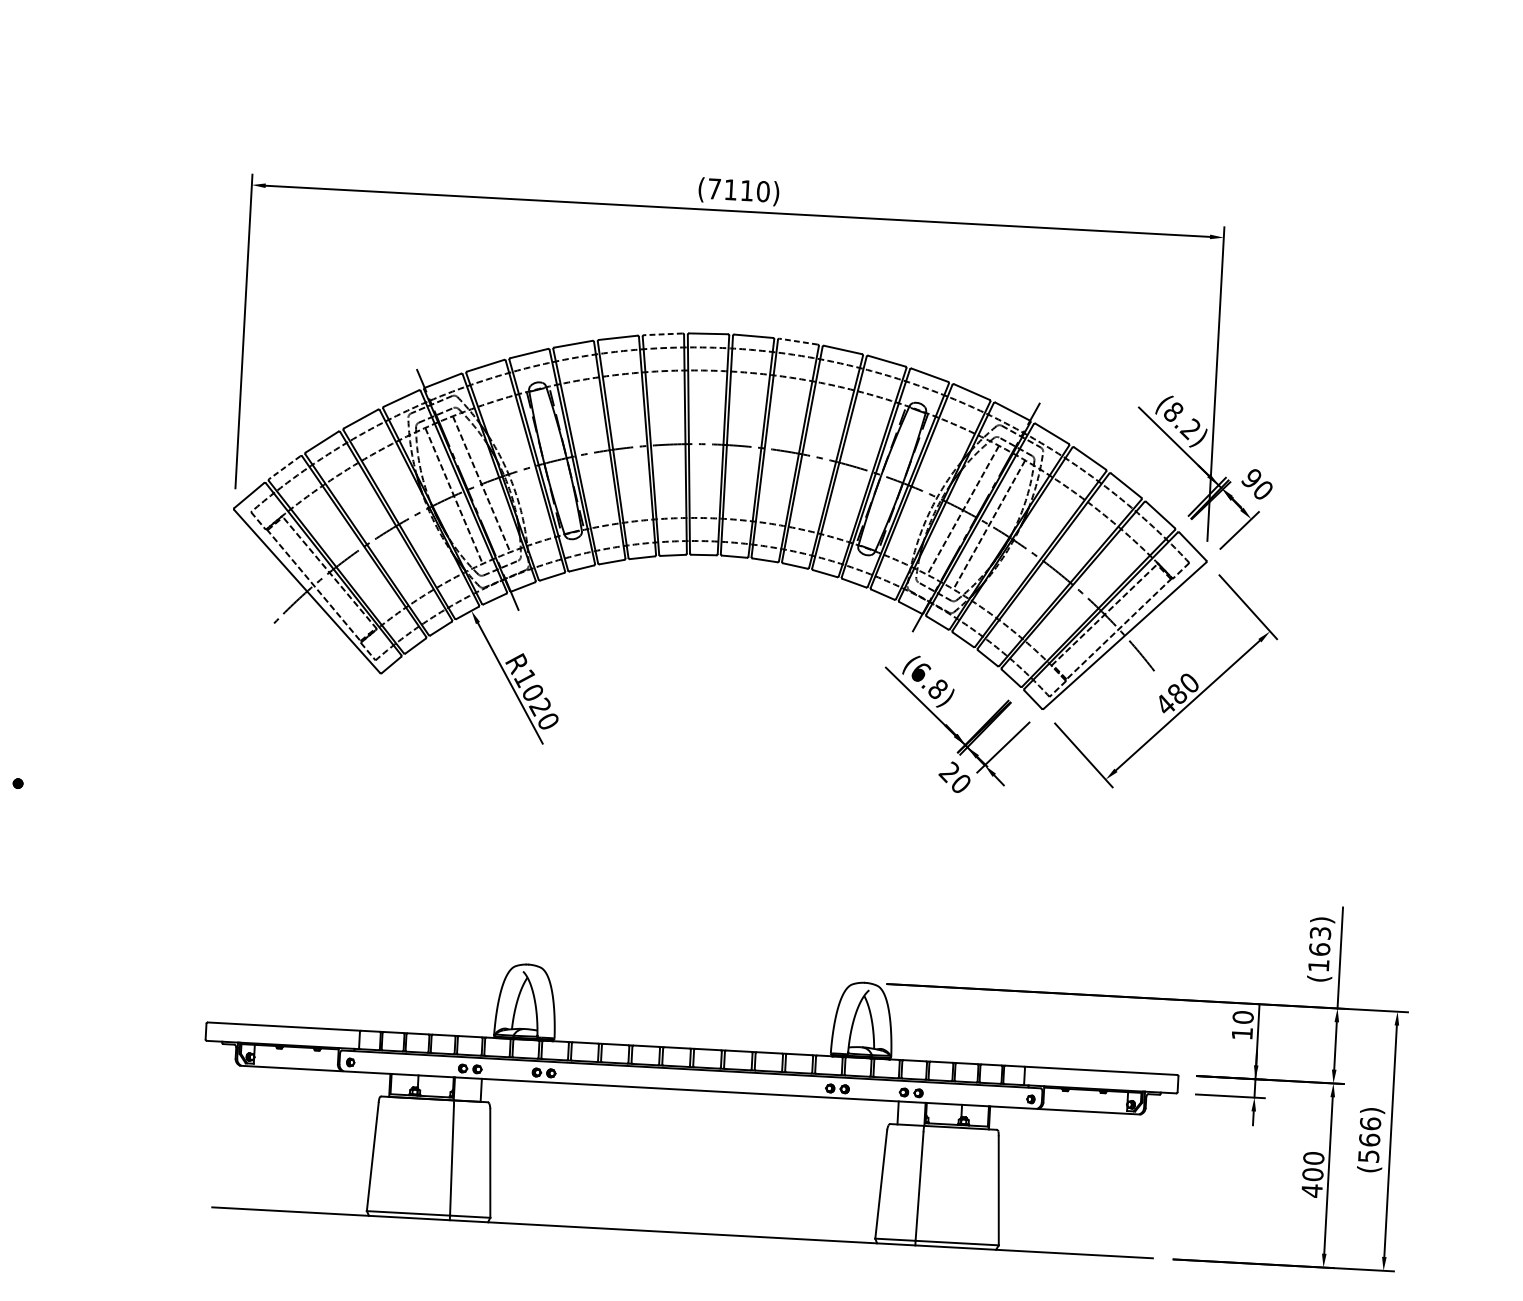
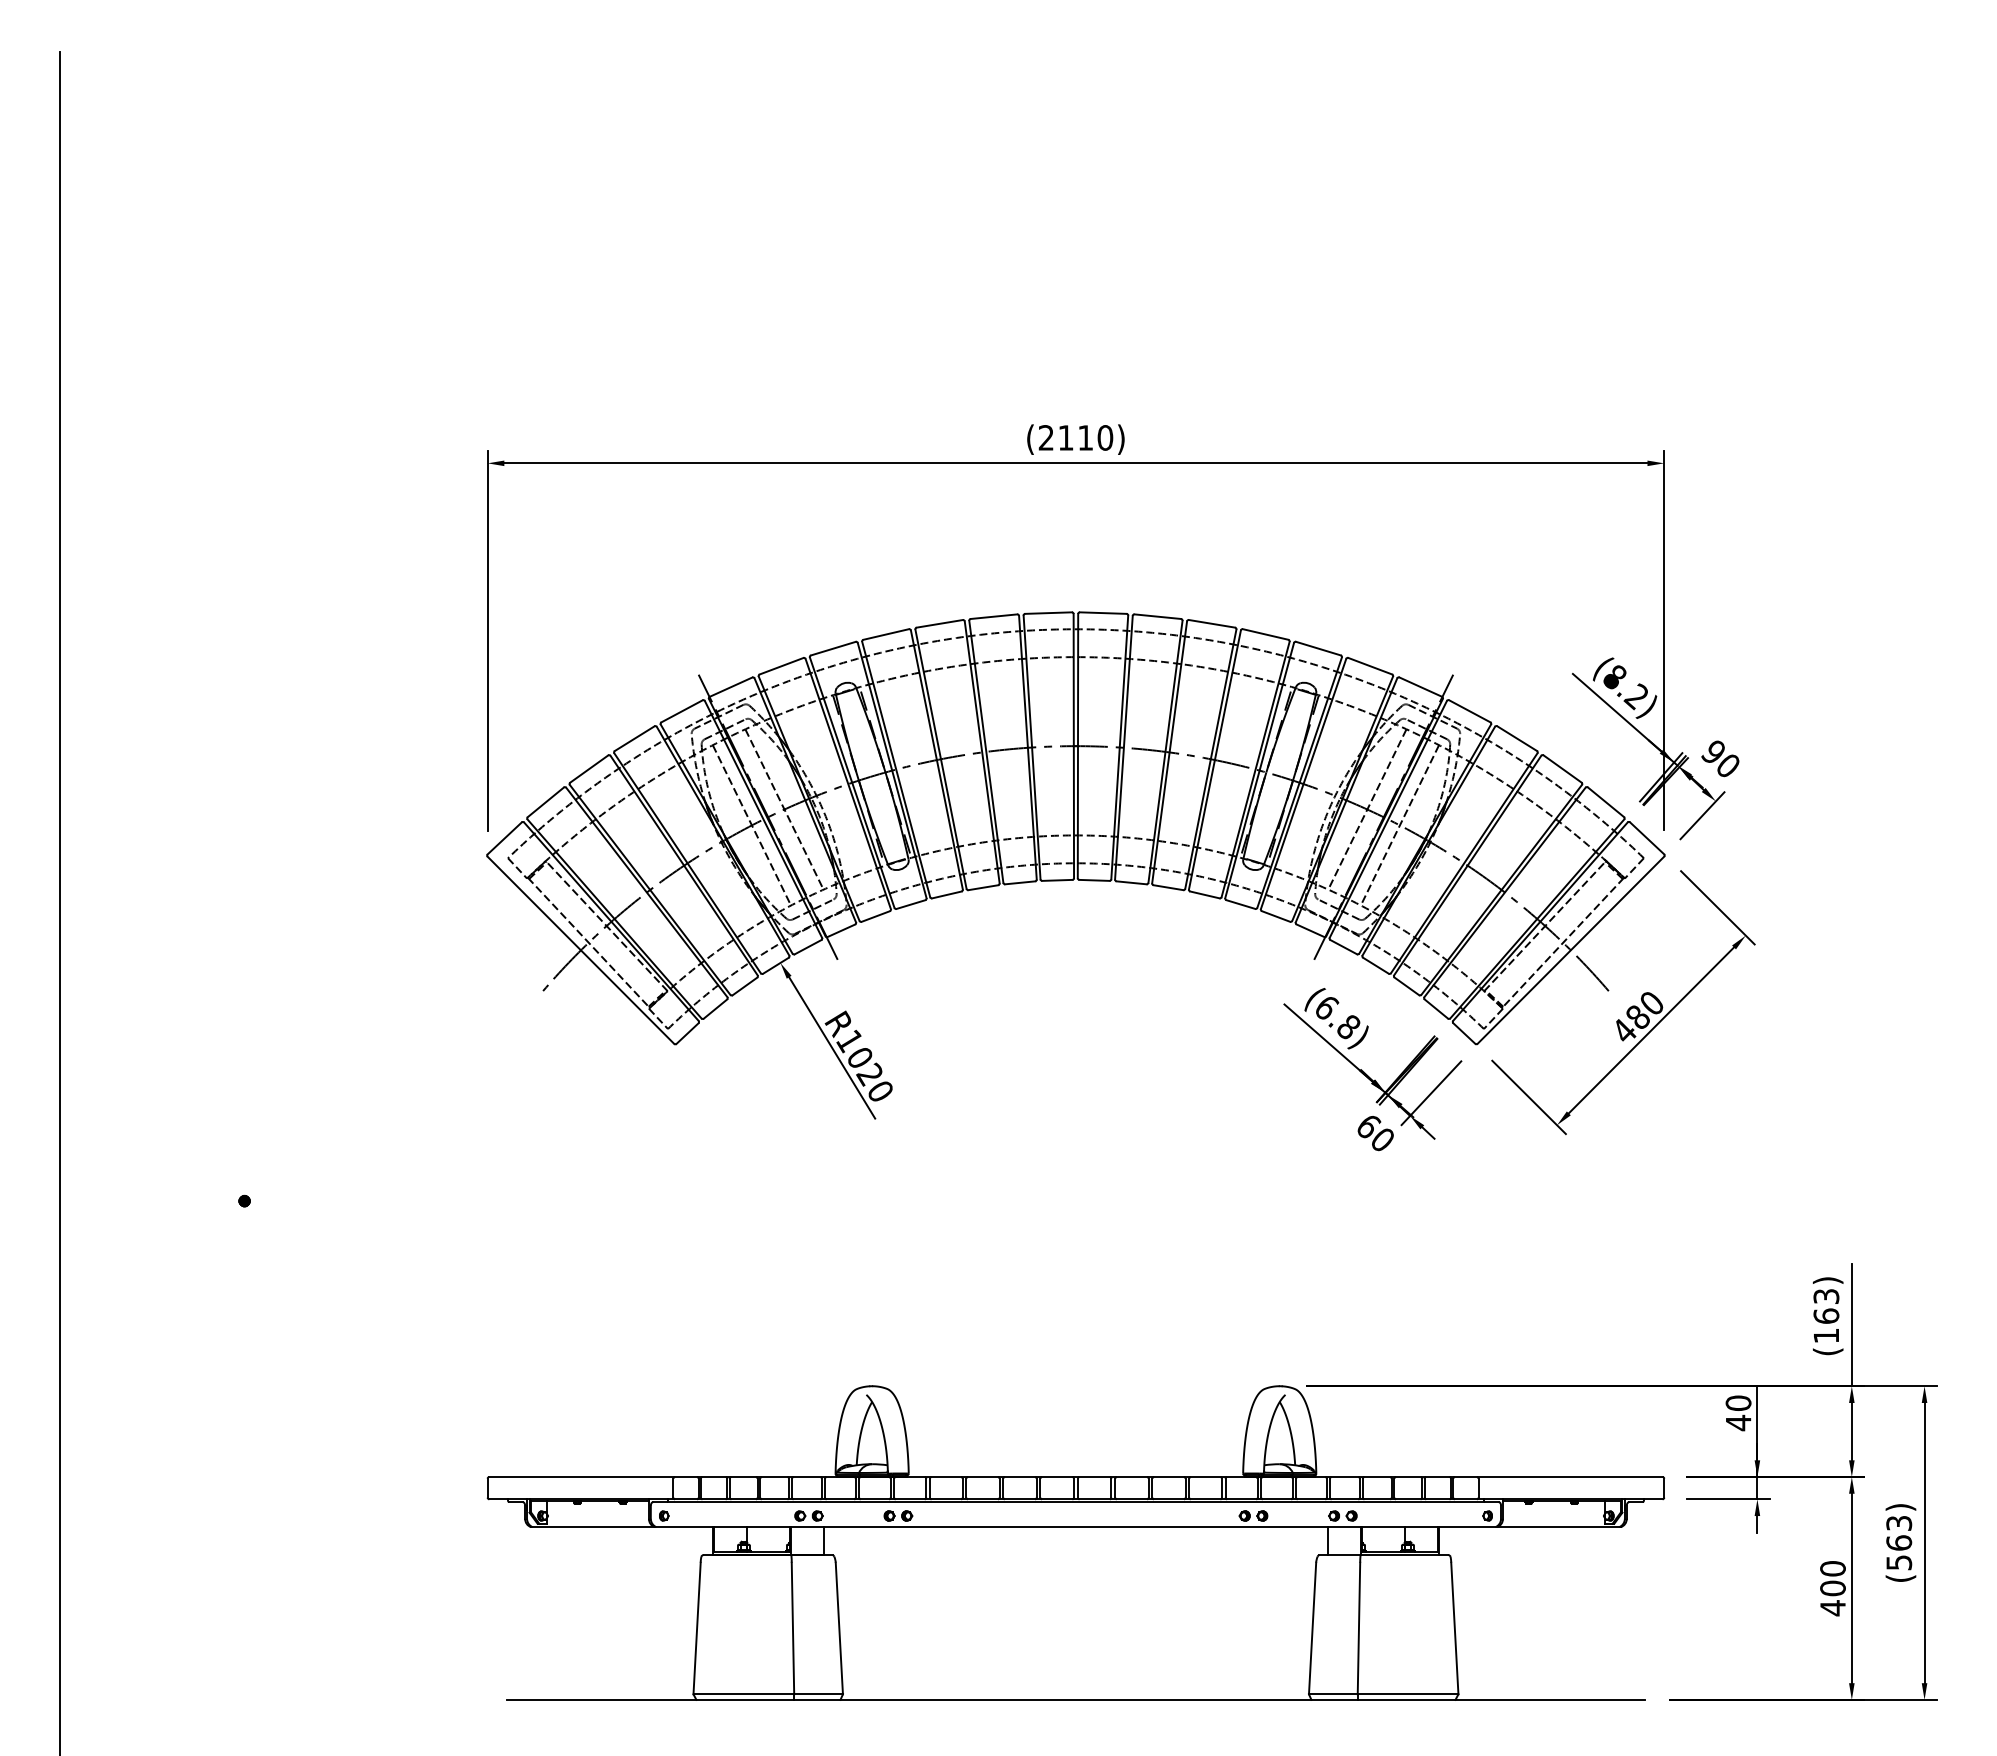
text: (713, 188) -> (1045, 437), (7110) -> (2110)
line: (662, 334) -> (993, 616), dashed -> solid
line: (798, 341) -> (1157, 616), dashed -> solid
line: (284, 467) -> (545, 802), dashed -> solid
text: (949, 772) -> (1367, 1126), 20 -> 60
text: (1242, 1033) -> (1738, 1422), 10 -> 40
text: (1370, 1123) -> (1899, 1522), (566) -> (563)

